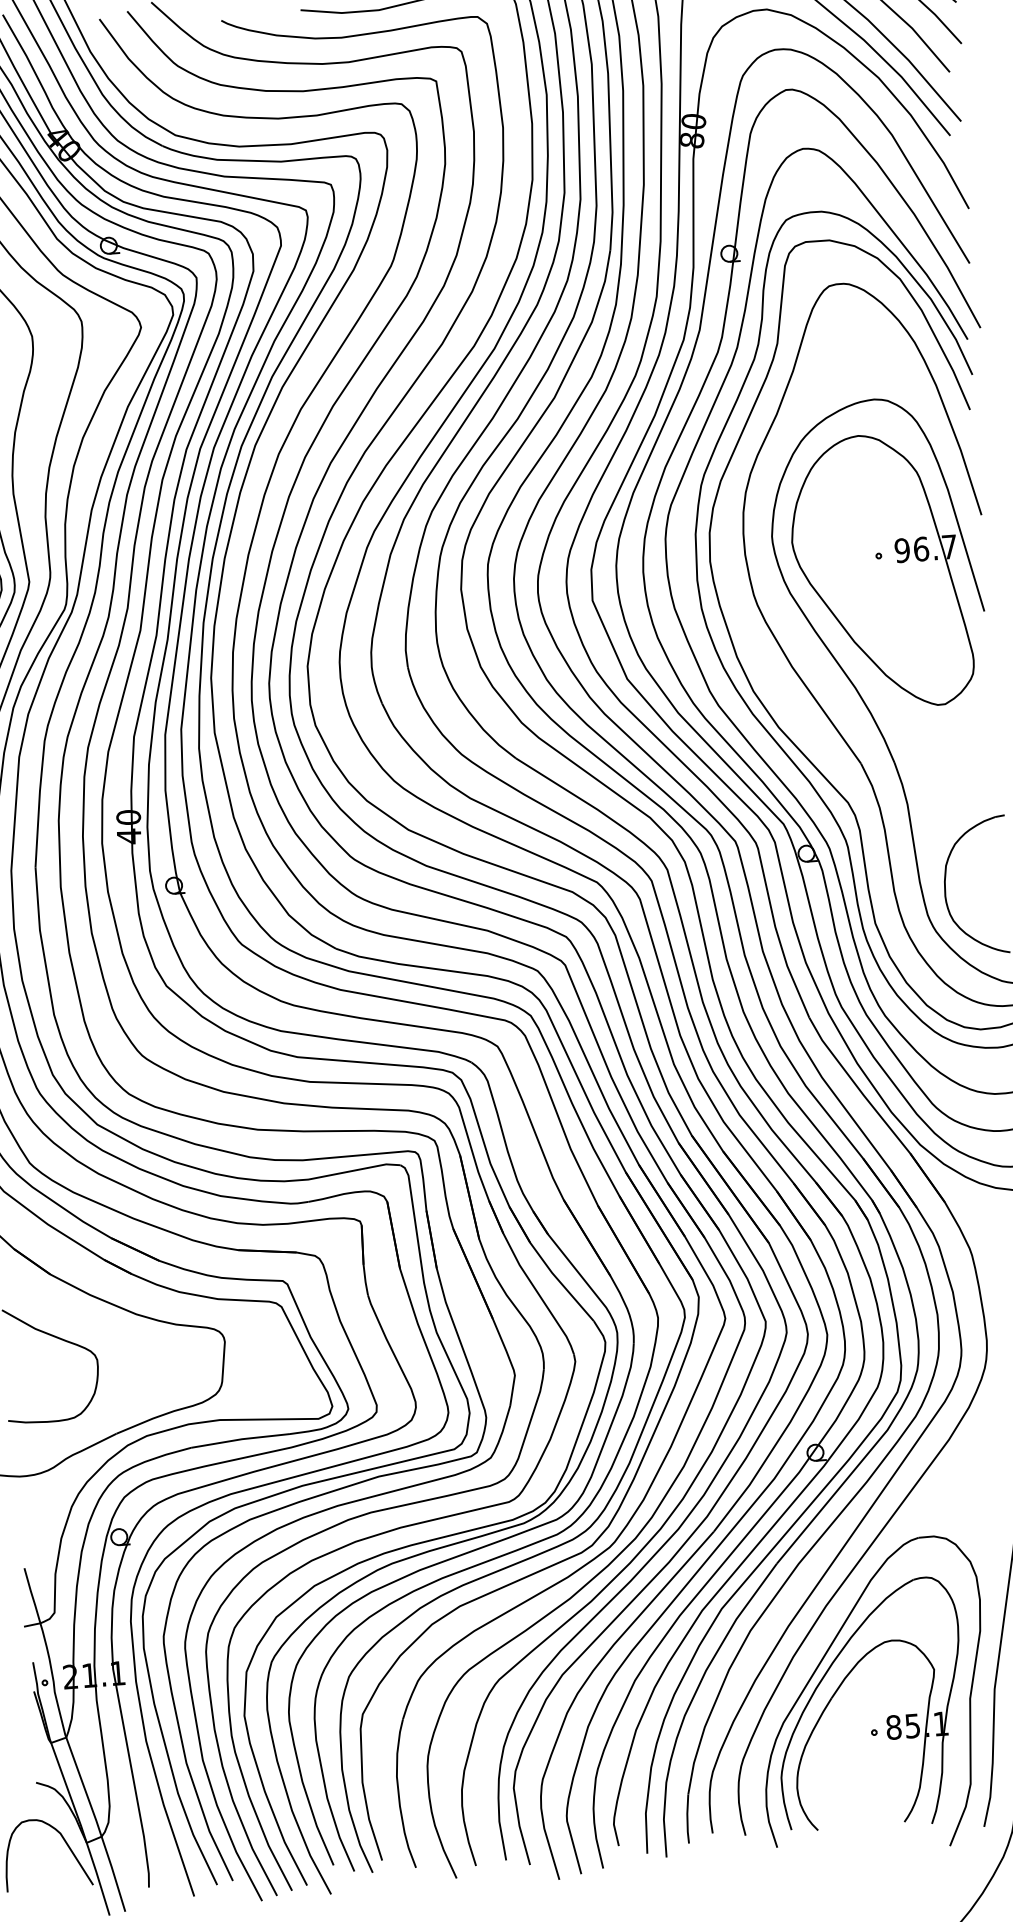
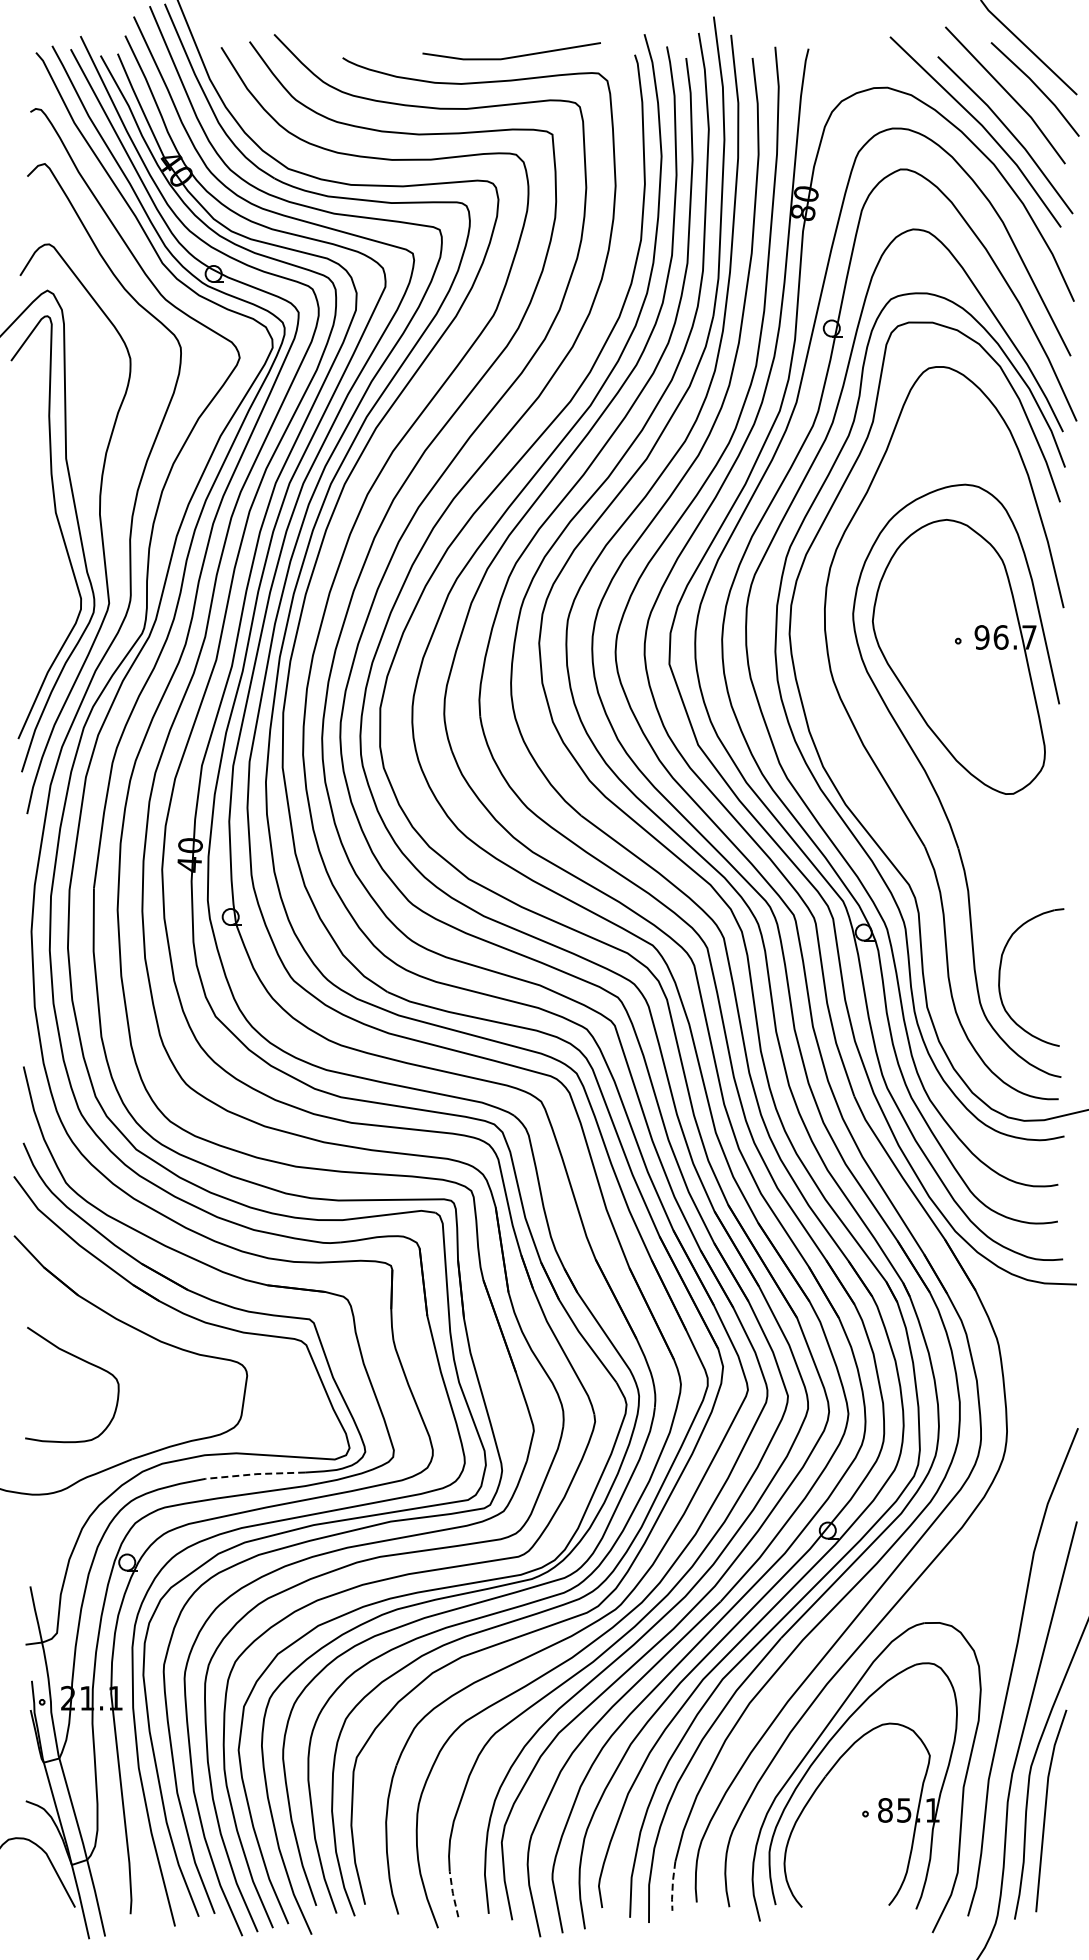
line: (241, 1439) -> (256, 1474), solid -> dashed
line: (687, 1819) -> (672, 1886), solid -> dashed
line: (468, 1842) -> (452, 1893), solid -> dashed

